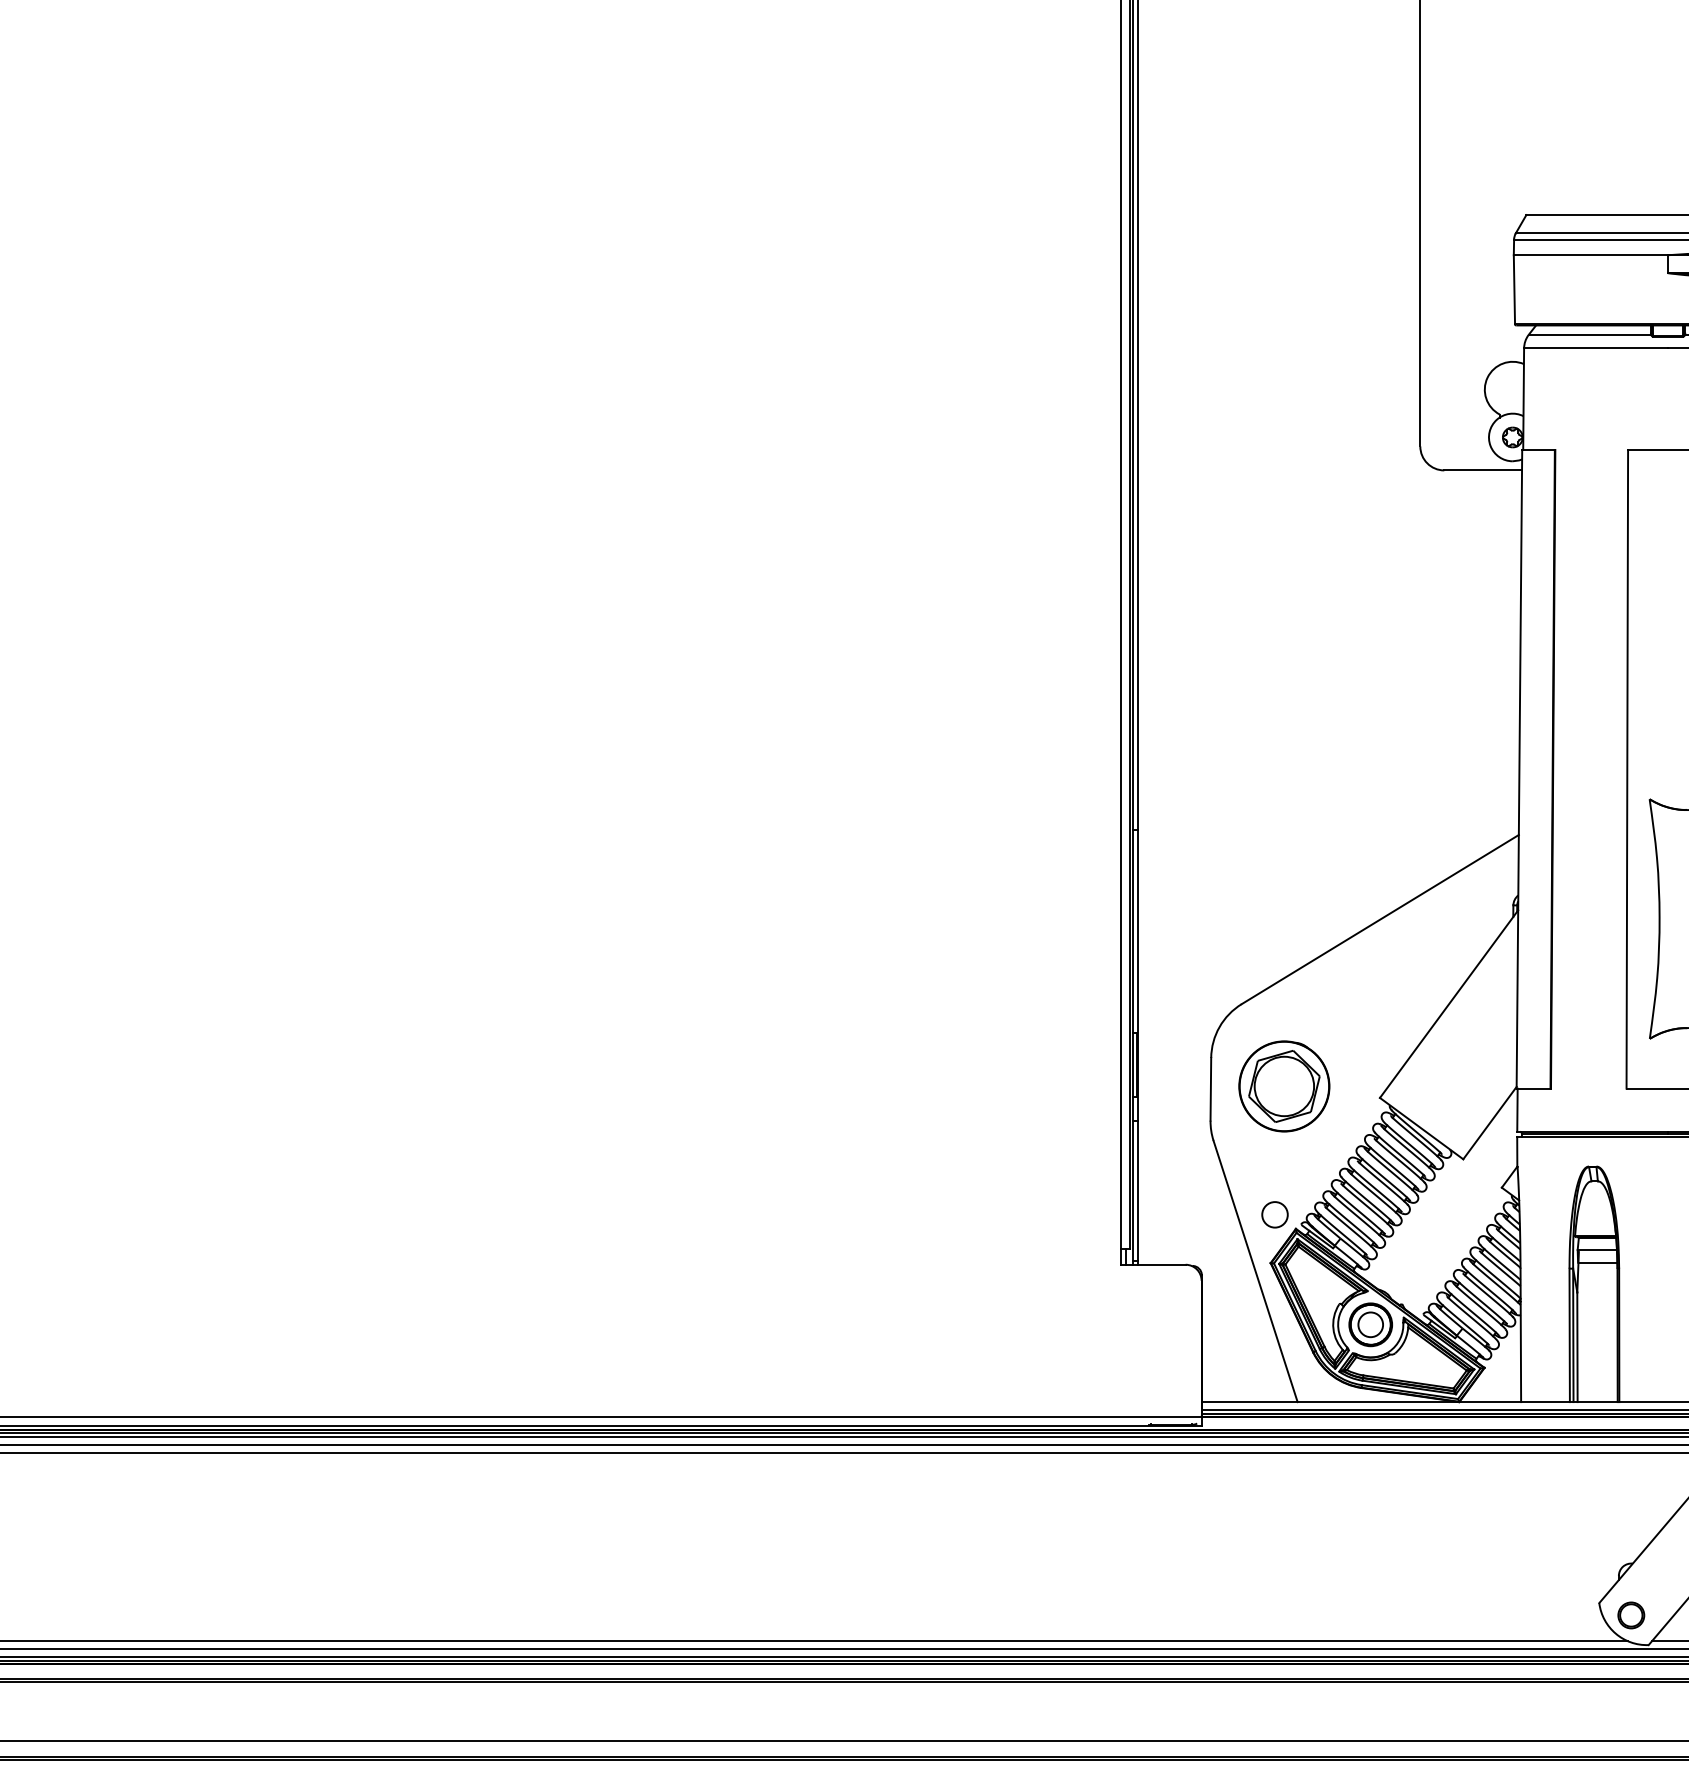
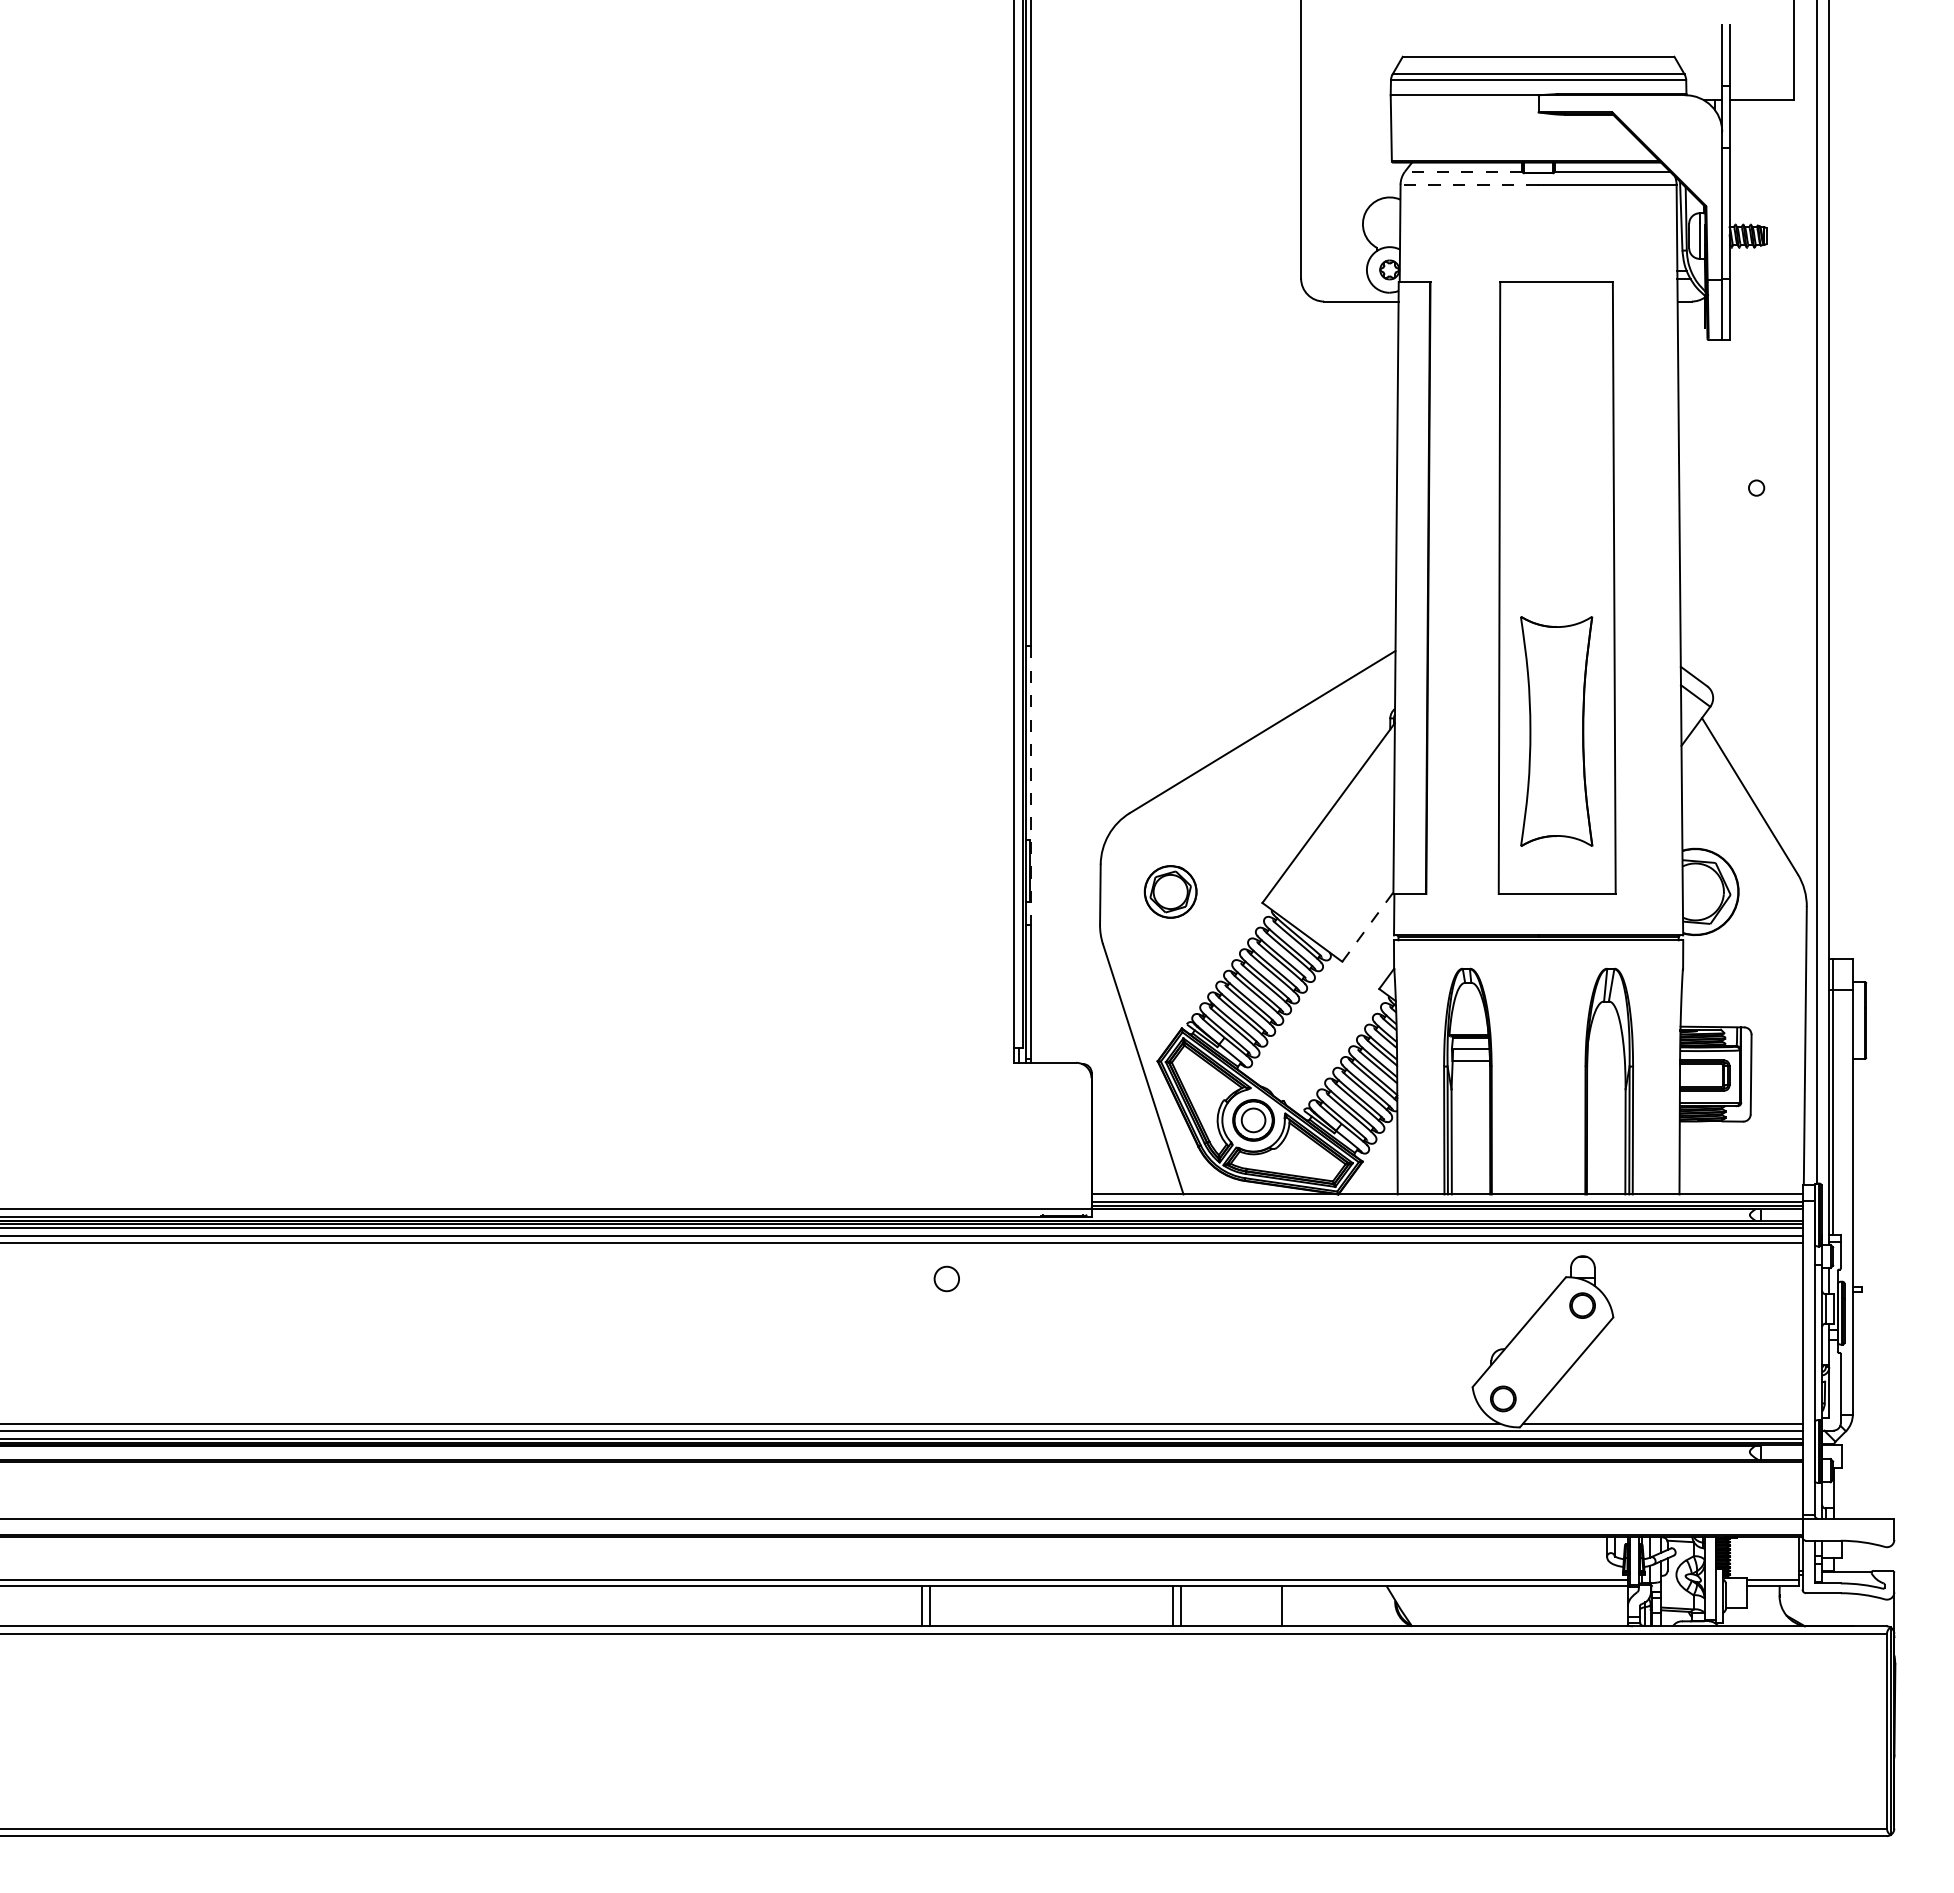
line: (1589, 334) -> (1463, 171), solid -> dashed
line: (1596, 348) -> (1469, 184), solid -> dashed
line: (1137, 975) -> (1030, 785), solid -> dashed
part: (1284, 1085) -> (1170, 891), size x0.6
line: (1490, 1122) -> (1368, 926), solid -> dashed
circle: (1274, 1214) -> (946, 1278), moved

